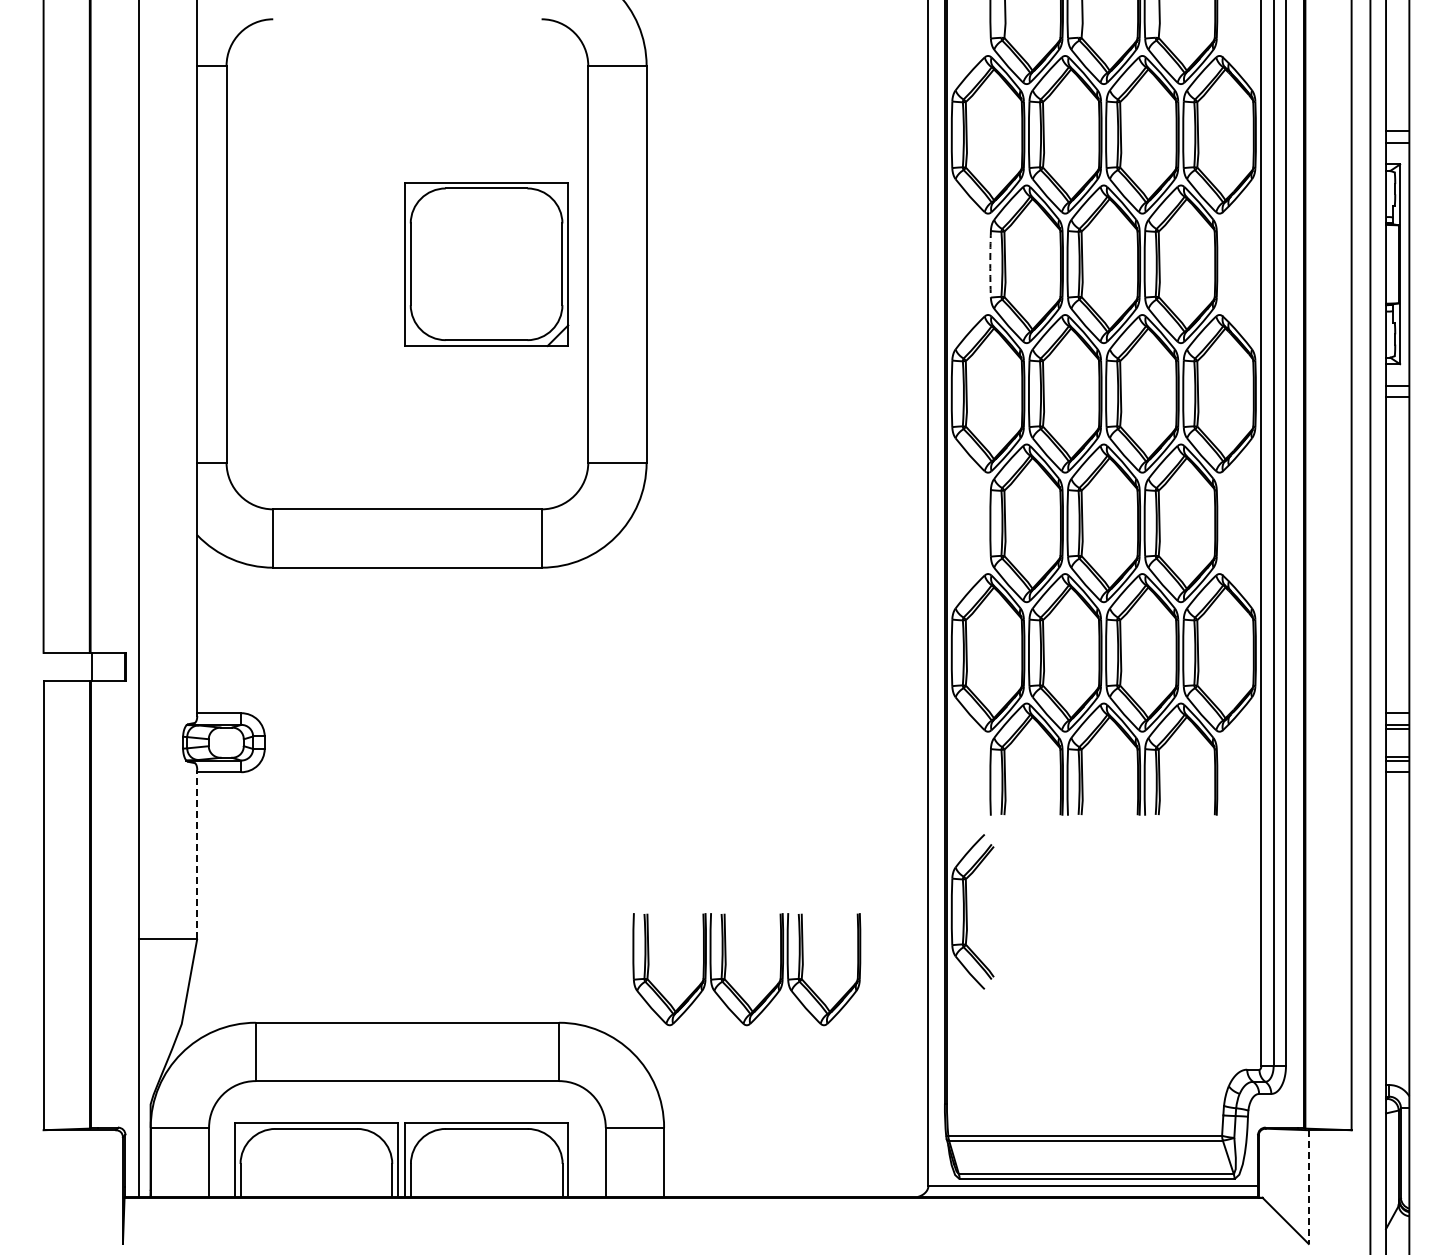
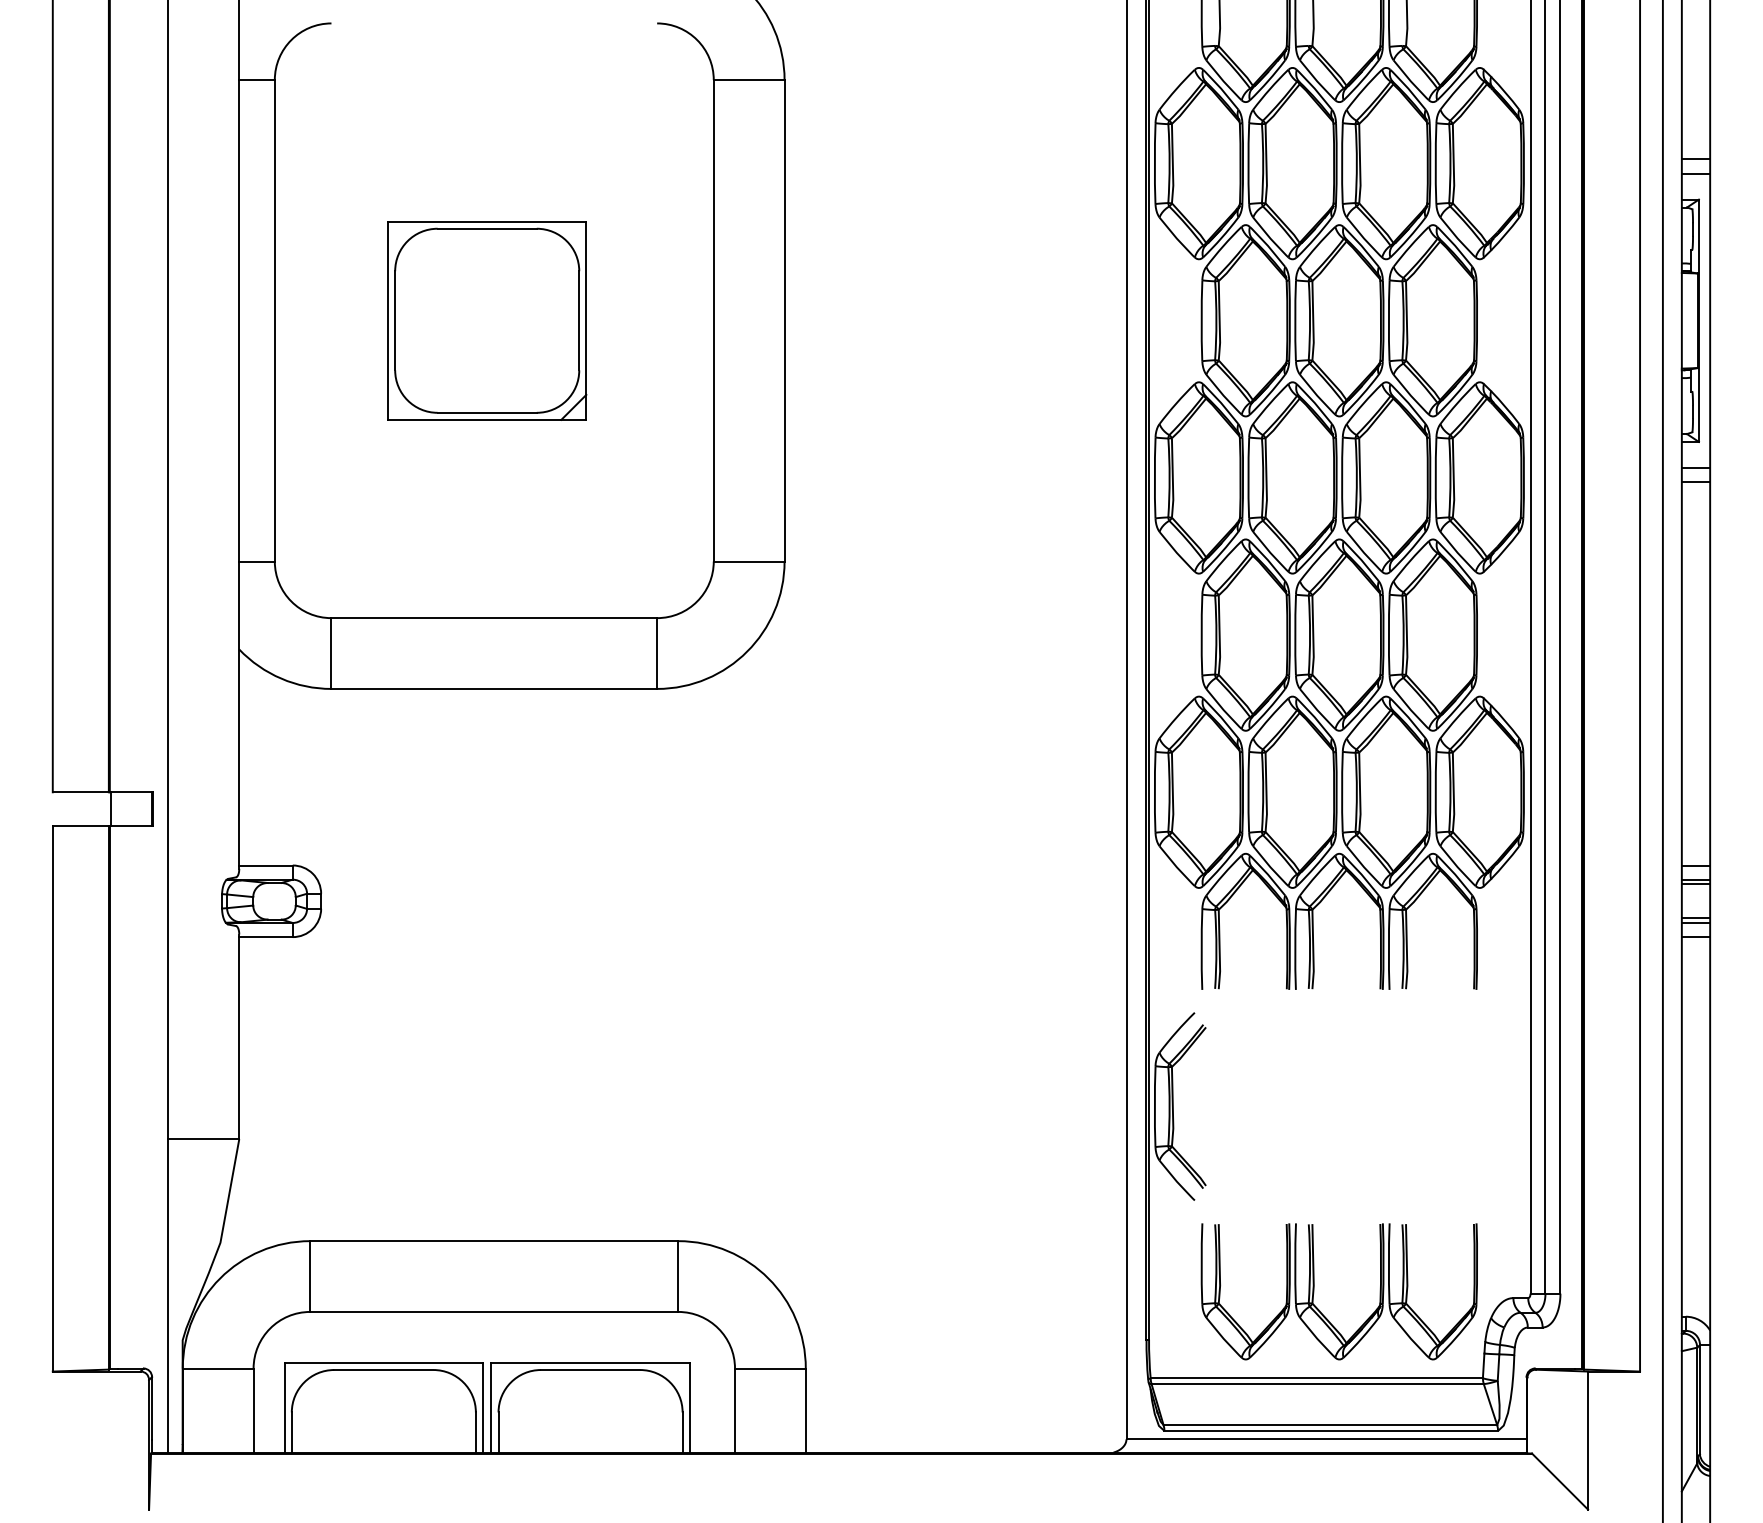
part: (486, 264) -> (487, 320), moved
arc: (990, 264) -> (1201, 320), dashed -> solid
line: (197, 853) -> (239, 1035), dashed -> solid
part: (726, 969) -> (1314, 1291), moved
line: (1308, 1187) -> (1587, 1441), dashed -> solid

